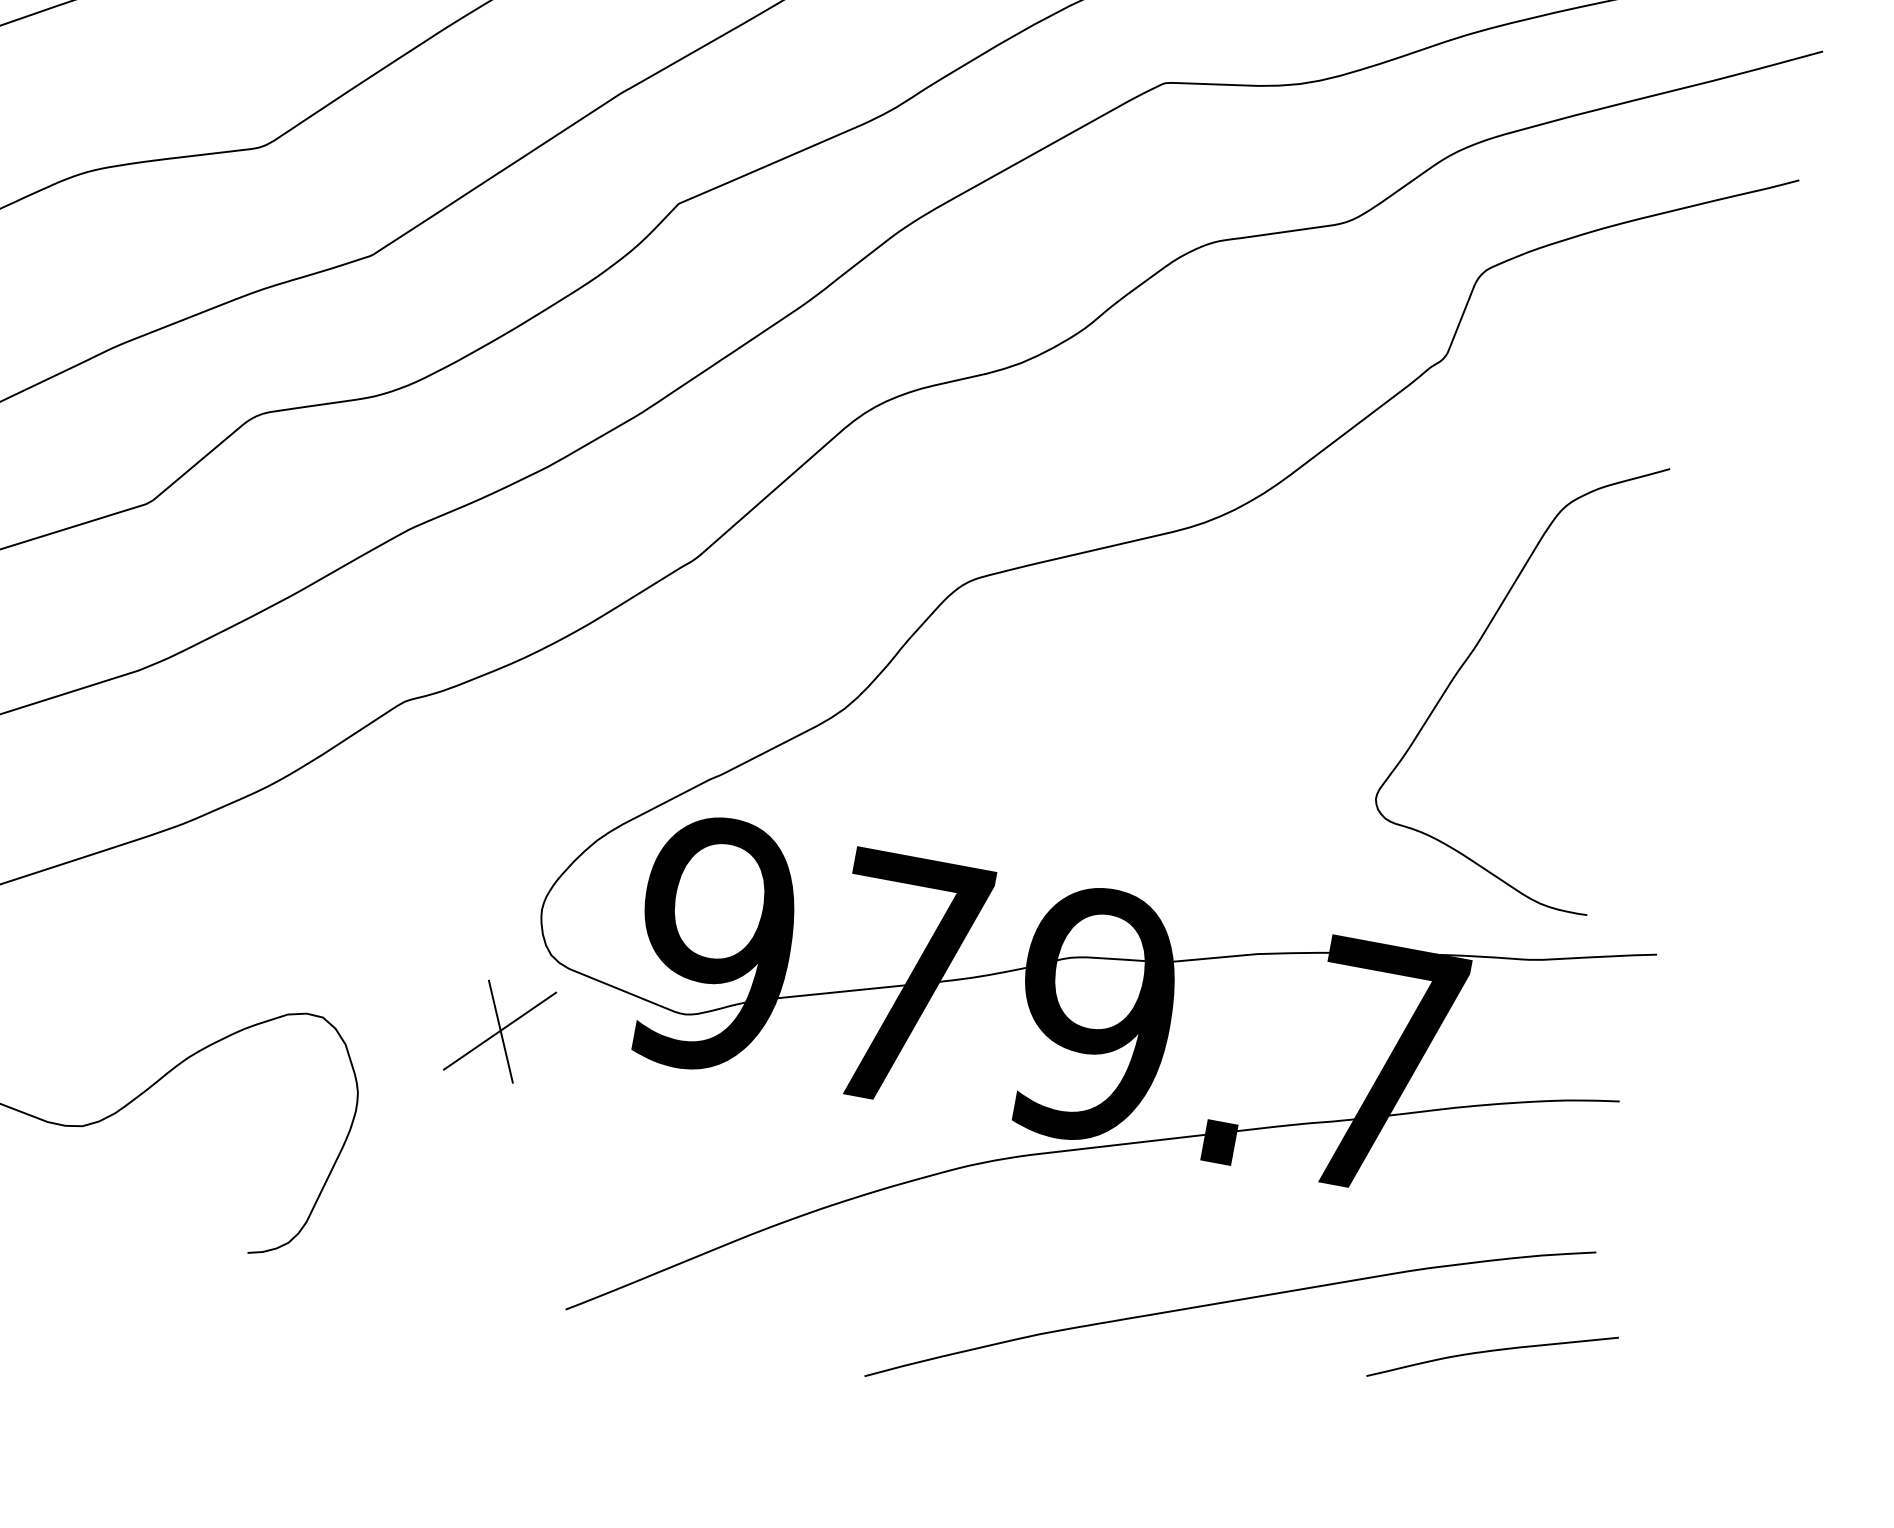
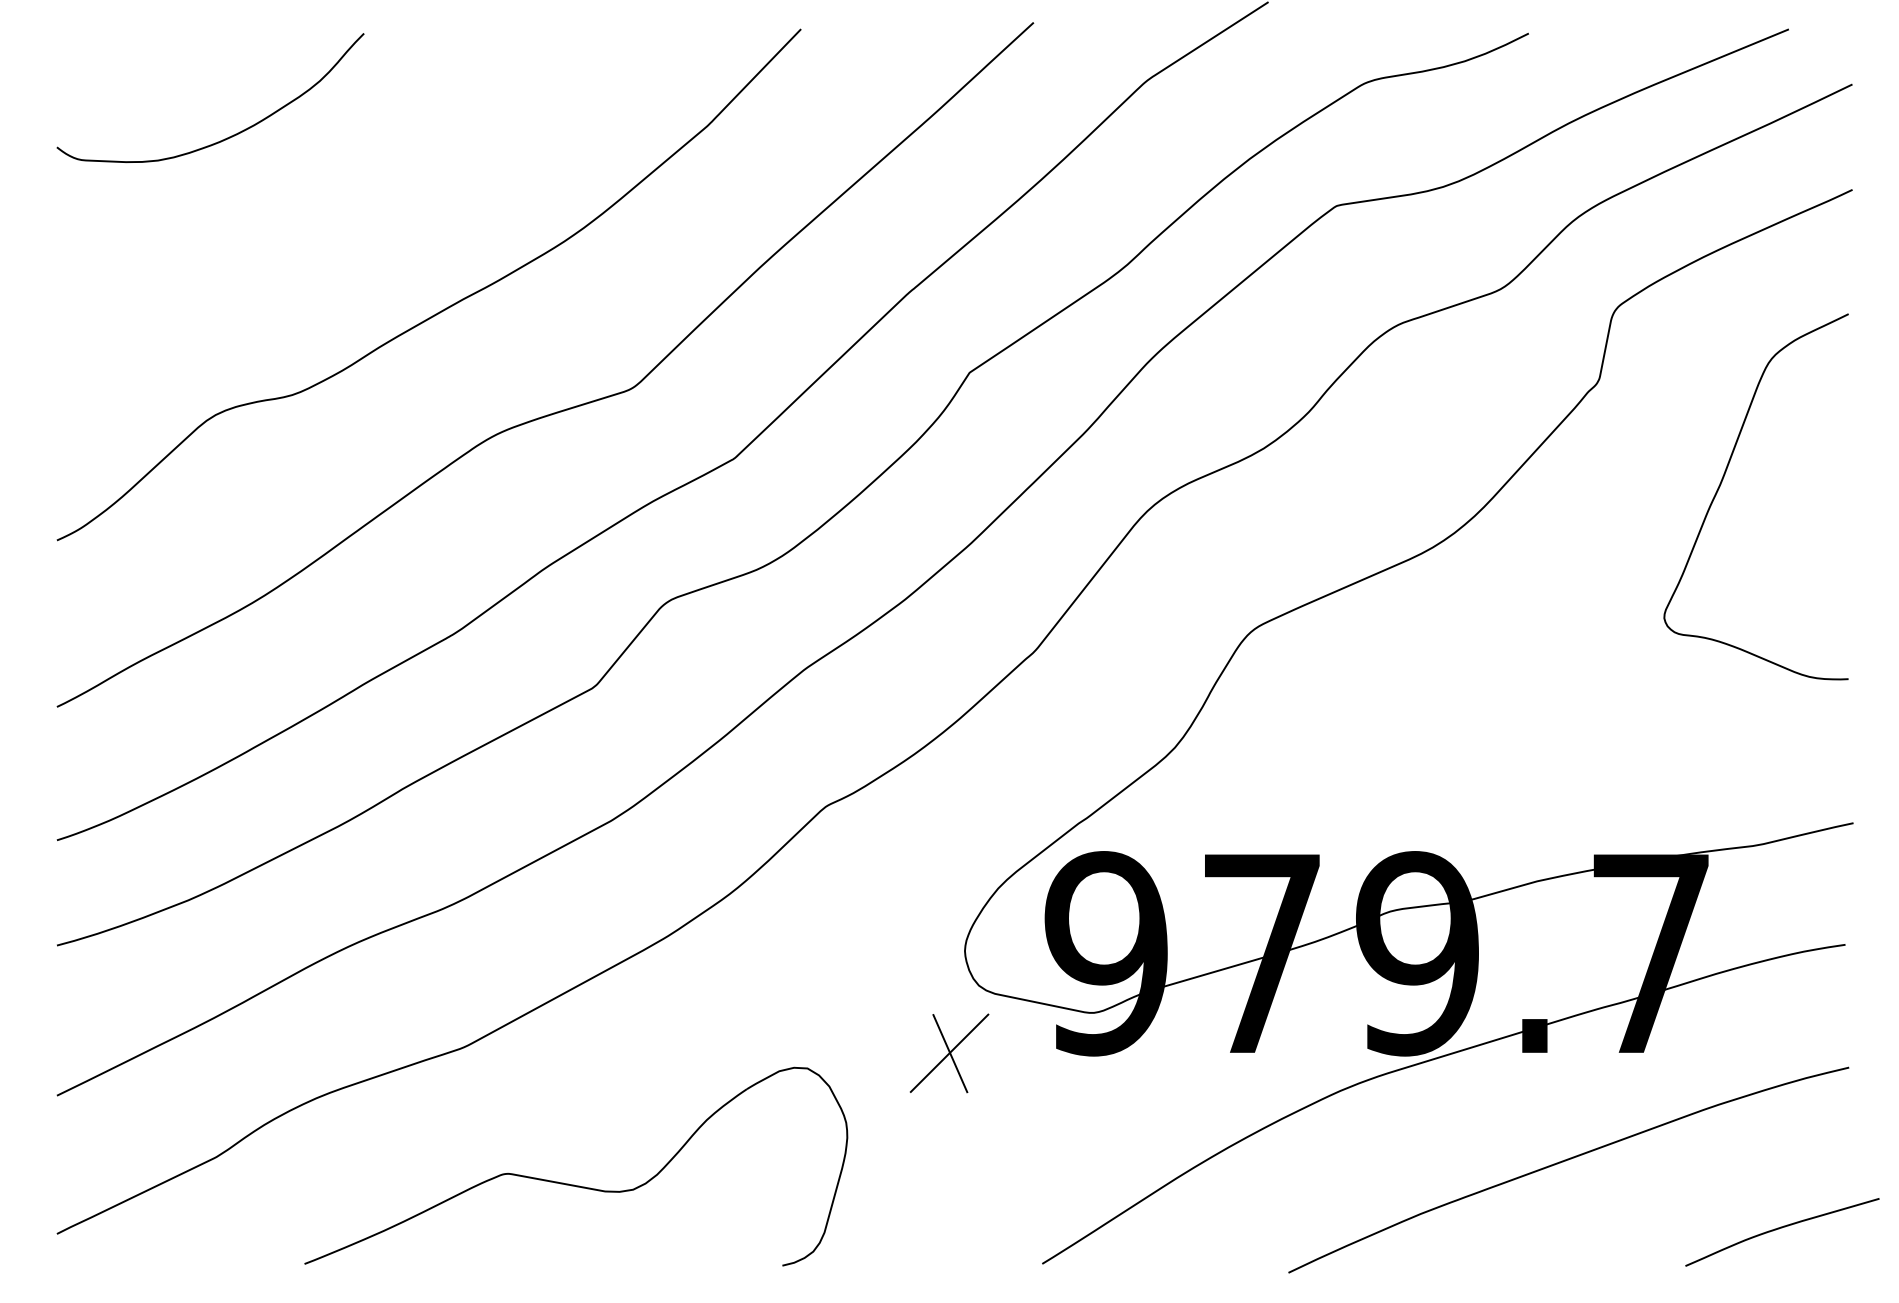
curve: (1477, 646) -> (1722, 482), moved
curve: (1493, 1352) -> (1782, 1228), moved

